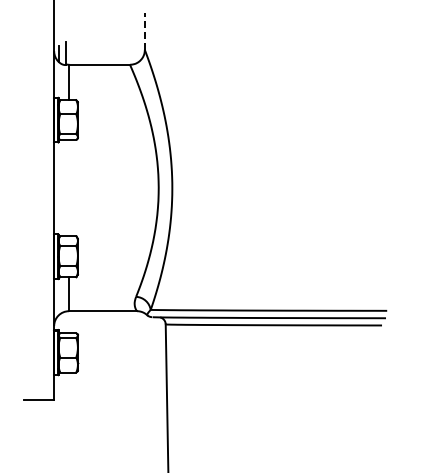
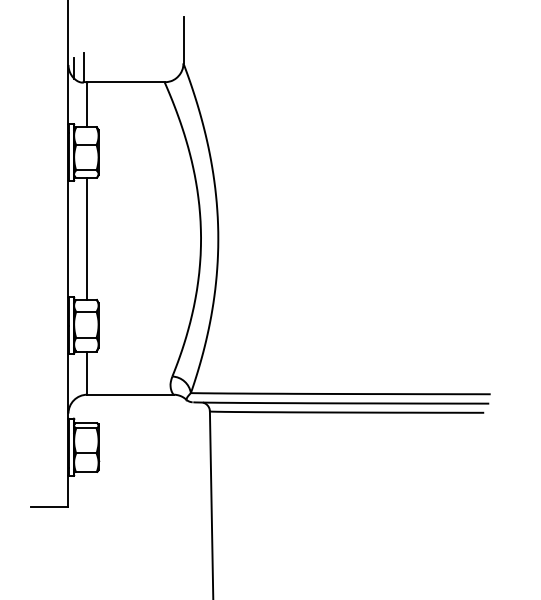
line: (144, 31) -> (183, 40), dashed -> solid
line: (69, 188) -> (87, 239), added

